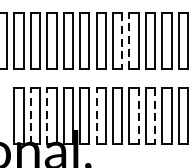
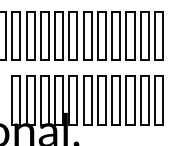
line: (129, 40) -> (112, 35), dashed -> solid
line: (122, 41) -> (106, 36), dashed -> solid
line: (30, 115) -> (26, 100), dashed -> solid
line: (46, 115) -> (40, 100), dashed -> solid
line: (96, 115) -> (83, 100), dashed -> solid
line: (138, 116) -> (120, 101), dashed -> solid
line: (155, 116) -> (134, 101), dashed -> solid

